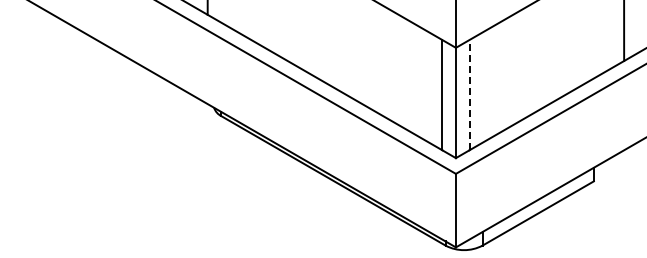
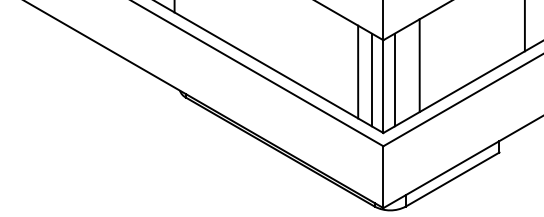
line: (499, 77) -> (420, 65), added
line: (425, 85) -> (357, 71), added
line: (469, 94) -> (394, 79), dashed -> solid

